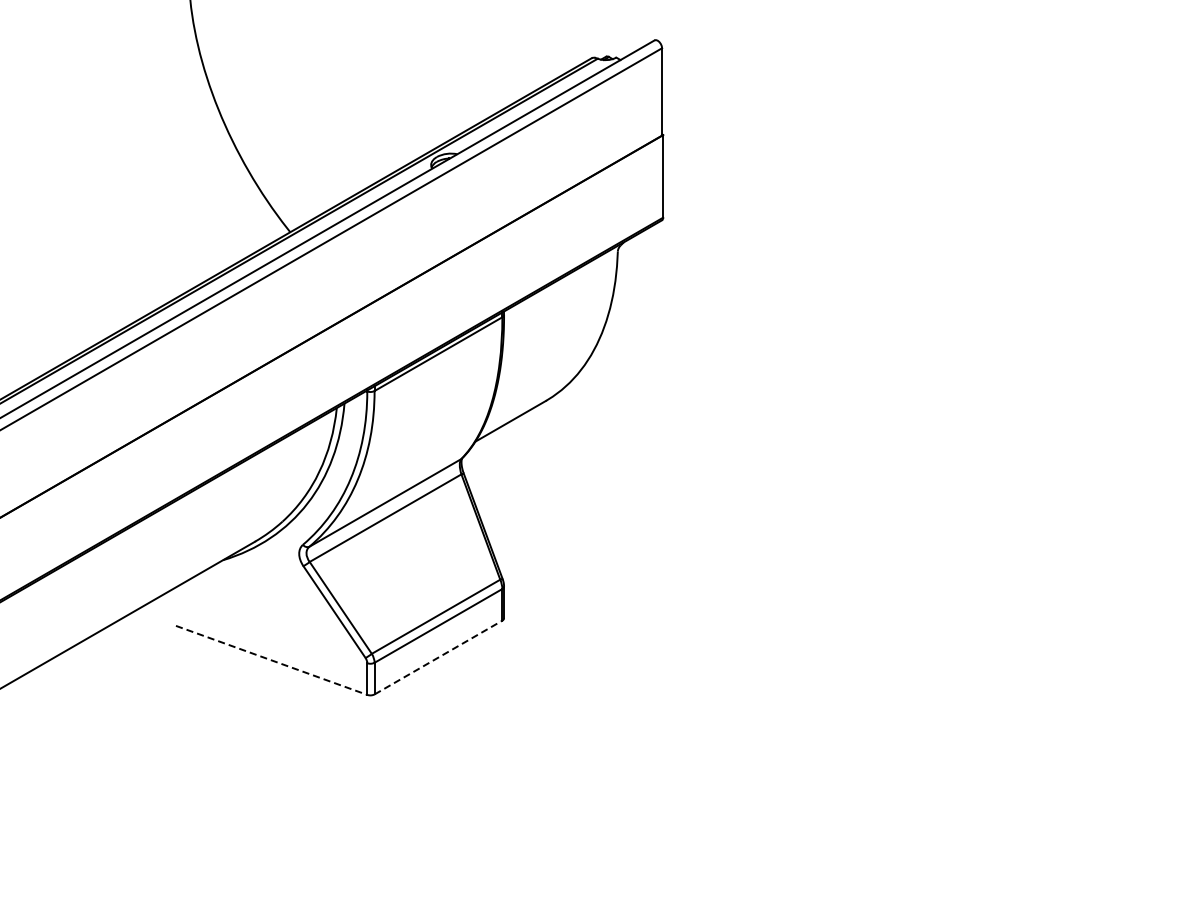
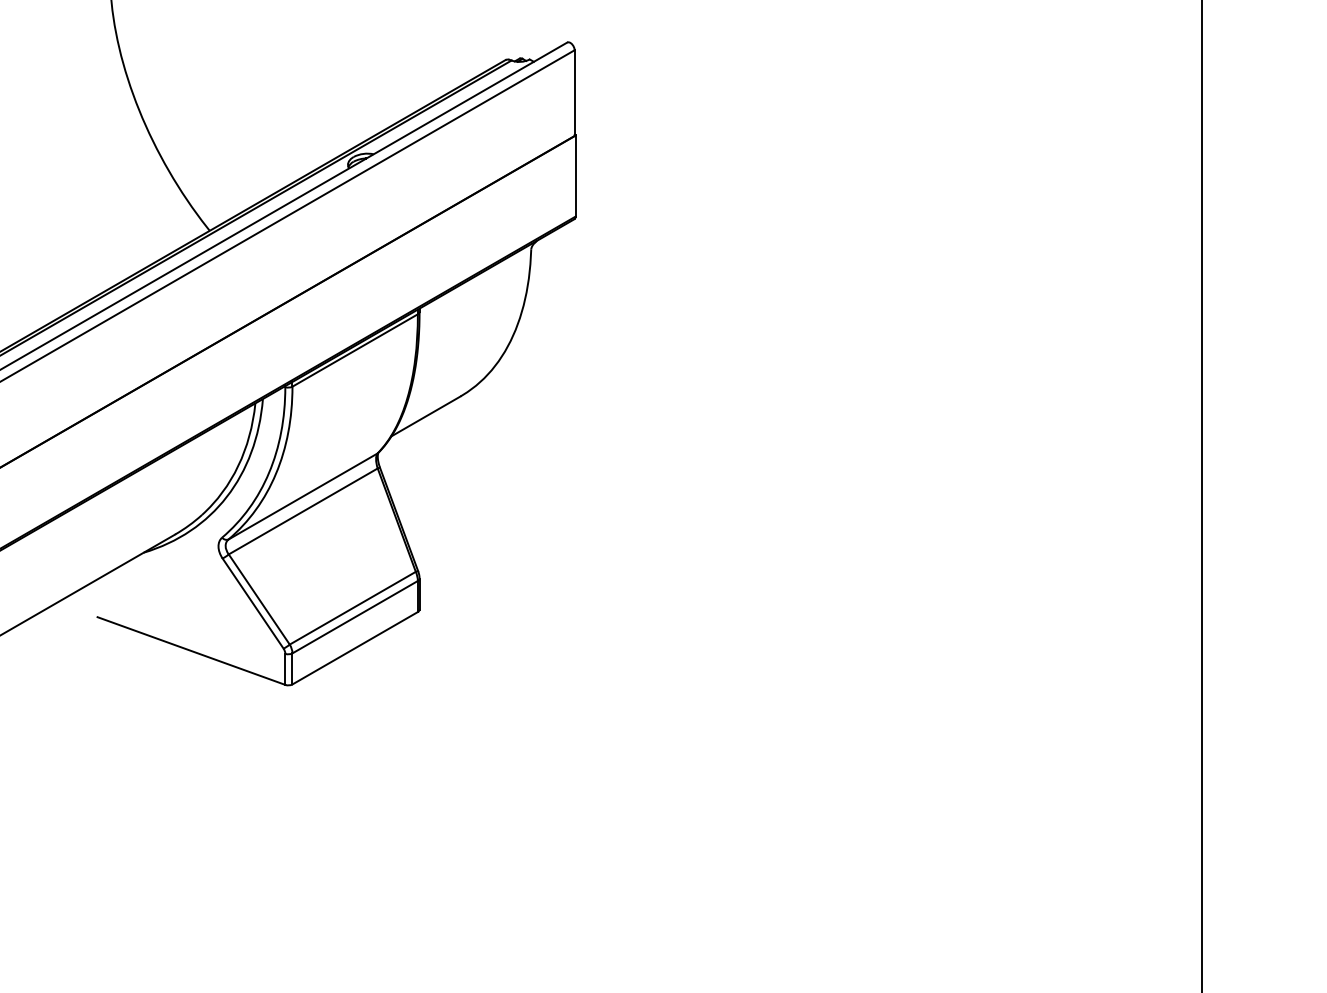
line: (438, 657) -> (355, 648), dashed -> solid
line: (271, 660) -> (191, 651), dashed -> solid

